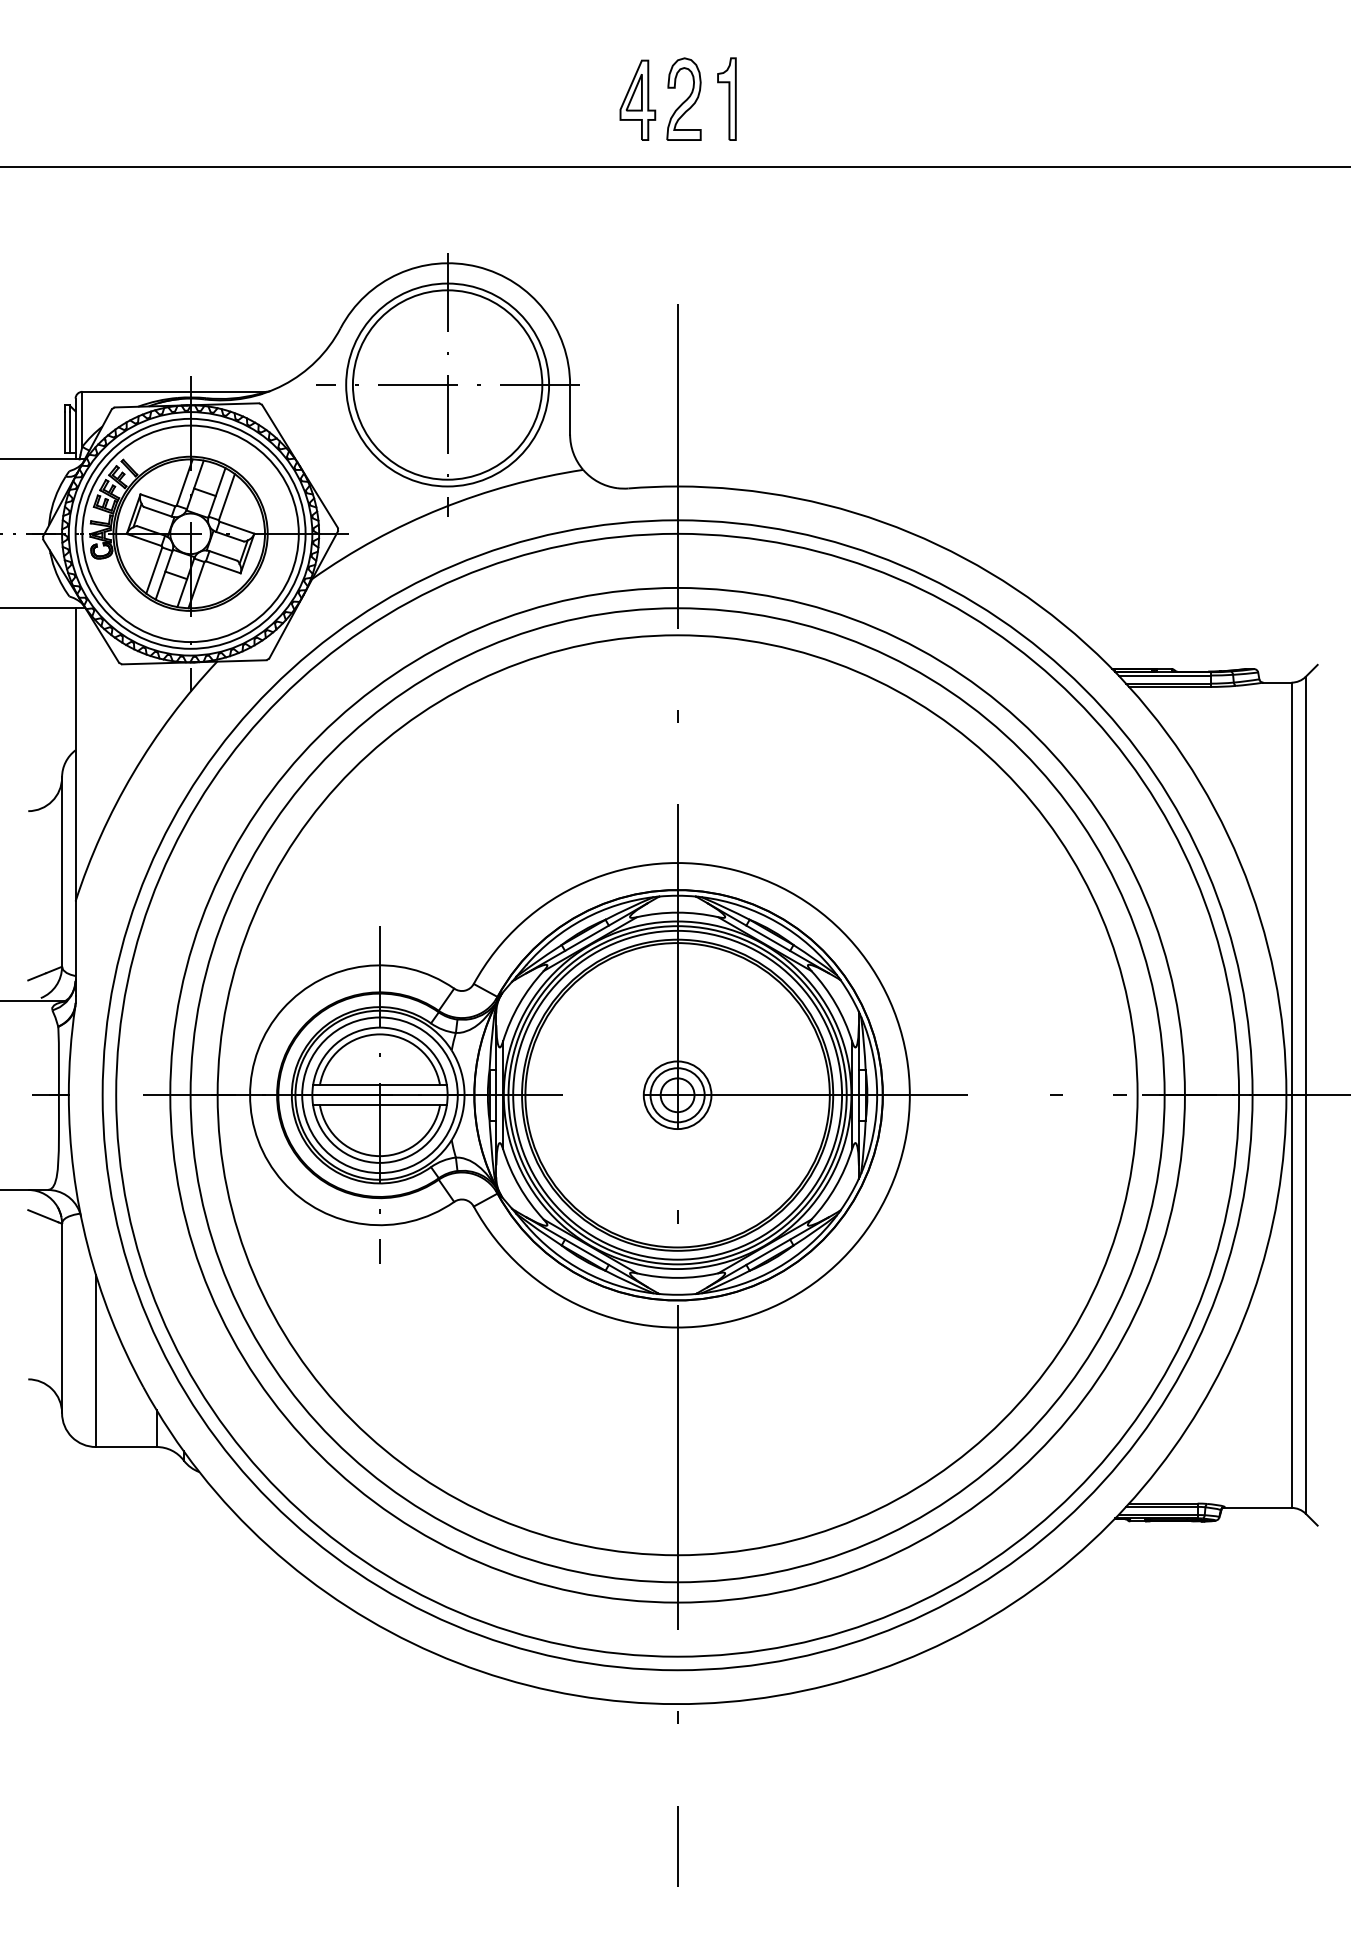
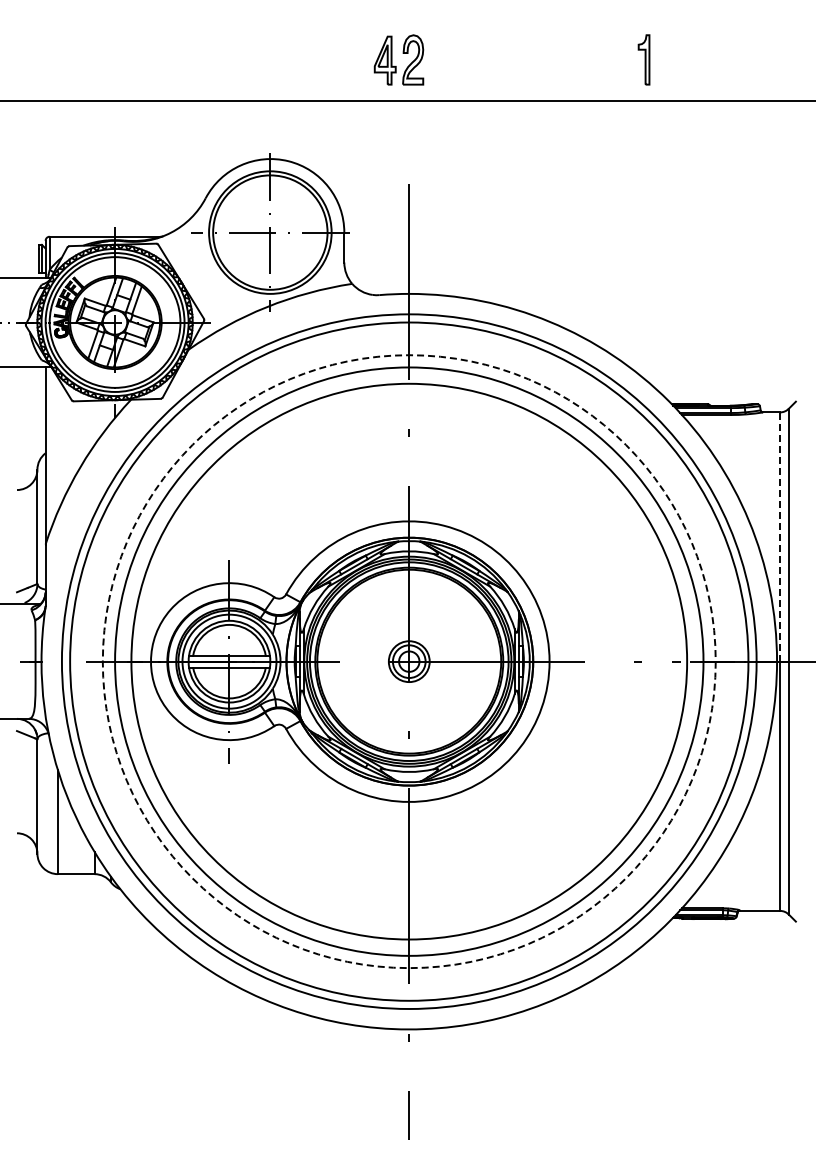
part: (725, 98) -> (643, 59), moved
line: (1292, 889) -> (780, 537), solid -> dashed
circle: (676, 1094) -> (408, 661), solid -> dashed

